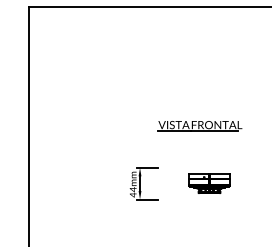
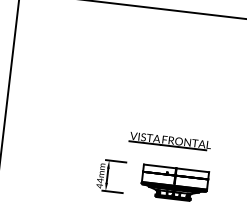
part: (199, 126) -> (169, 141), moved
part: (209, 183) -> (174, 183), size x1.67

